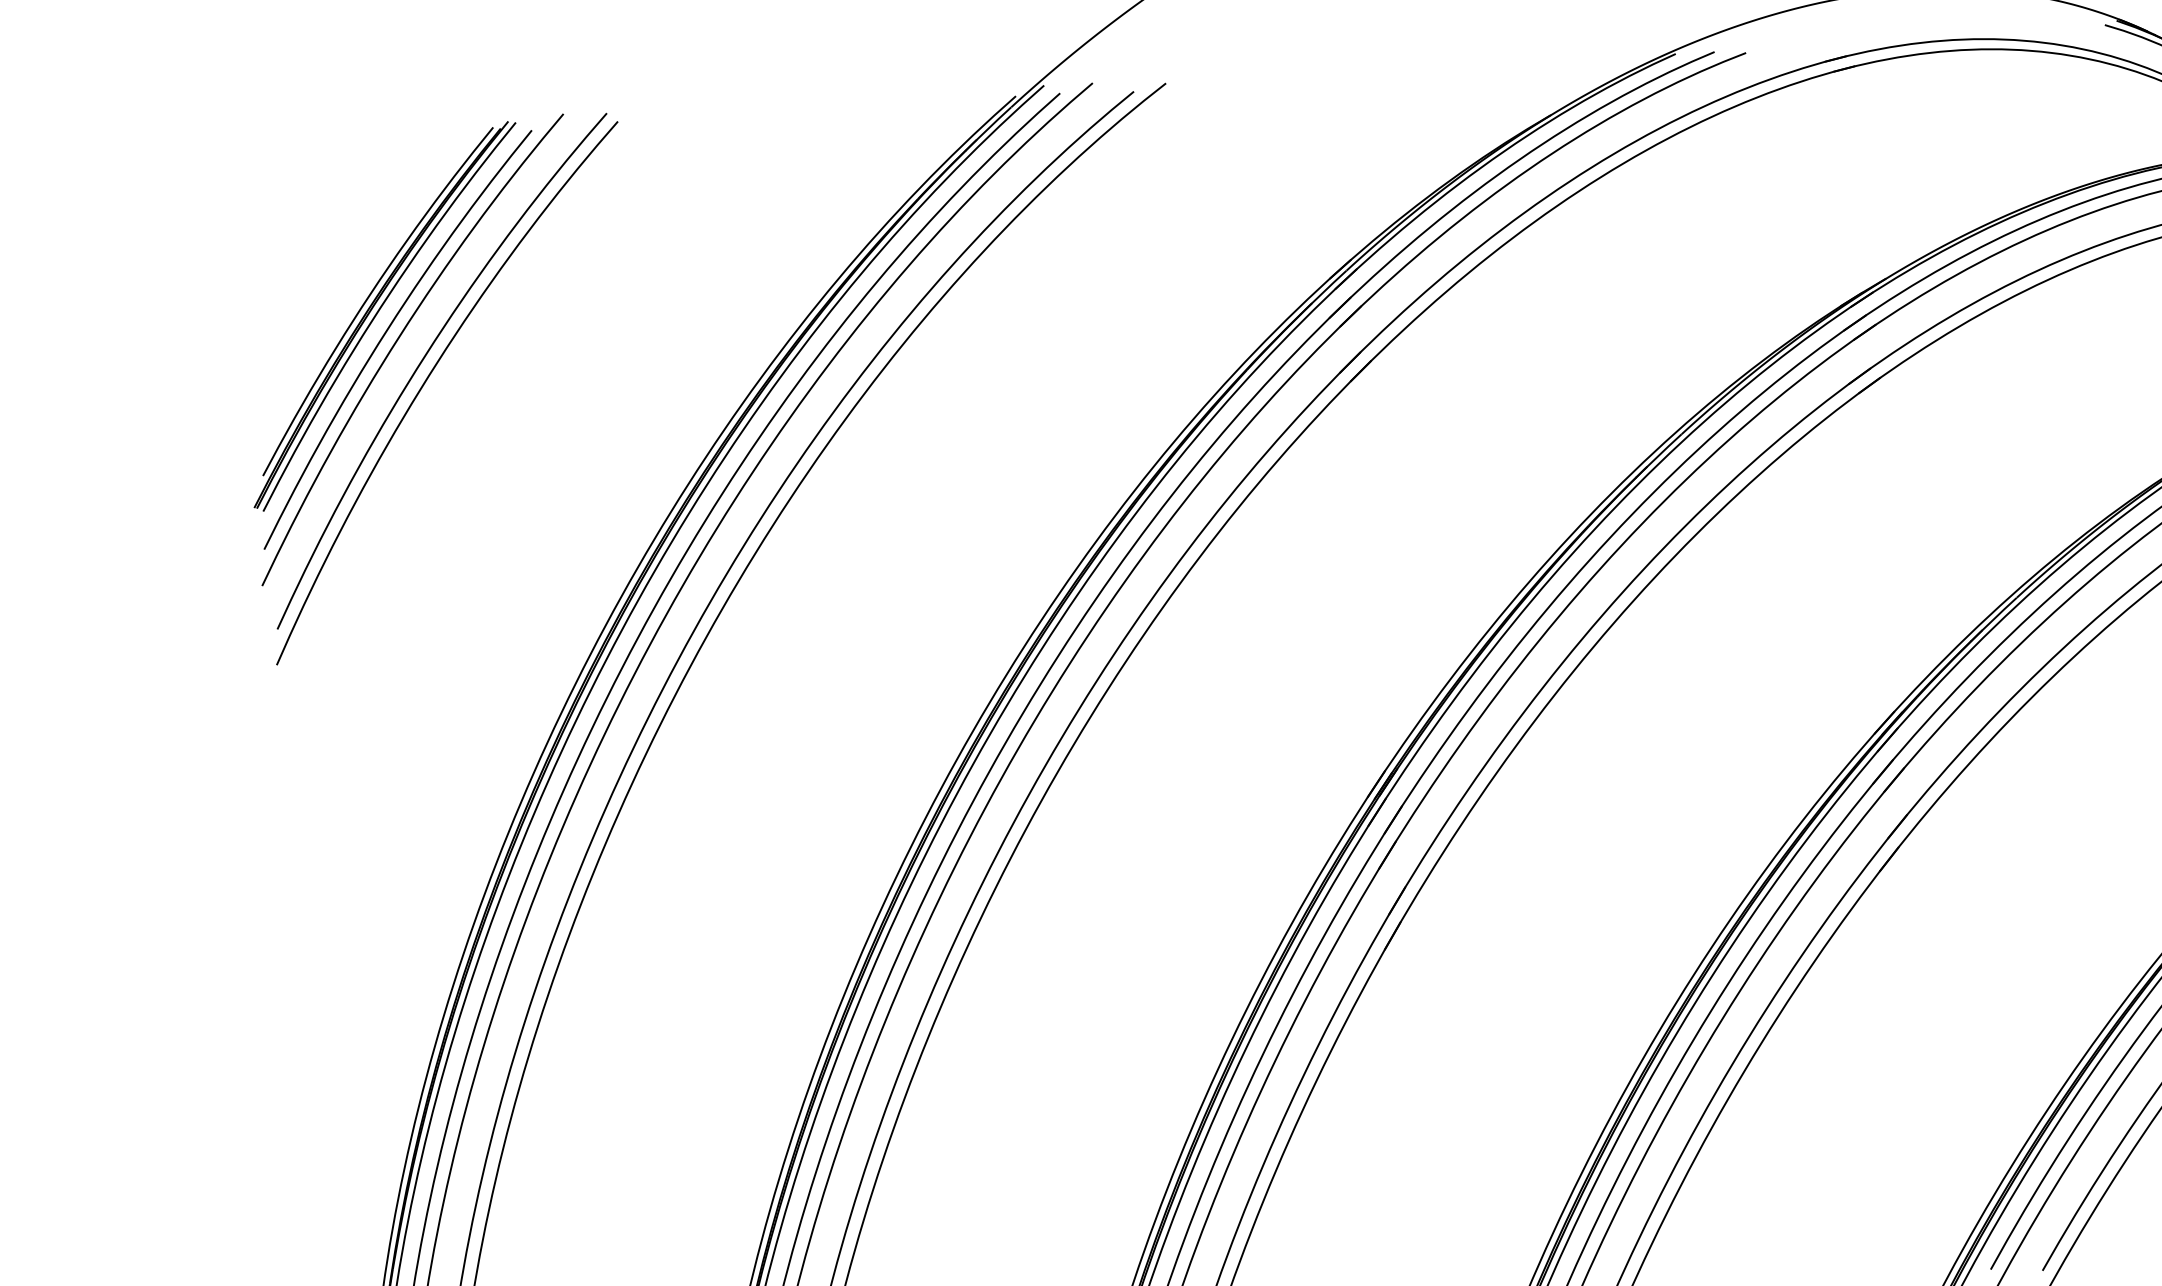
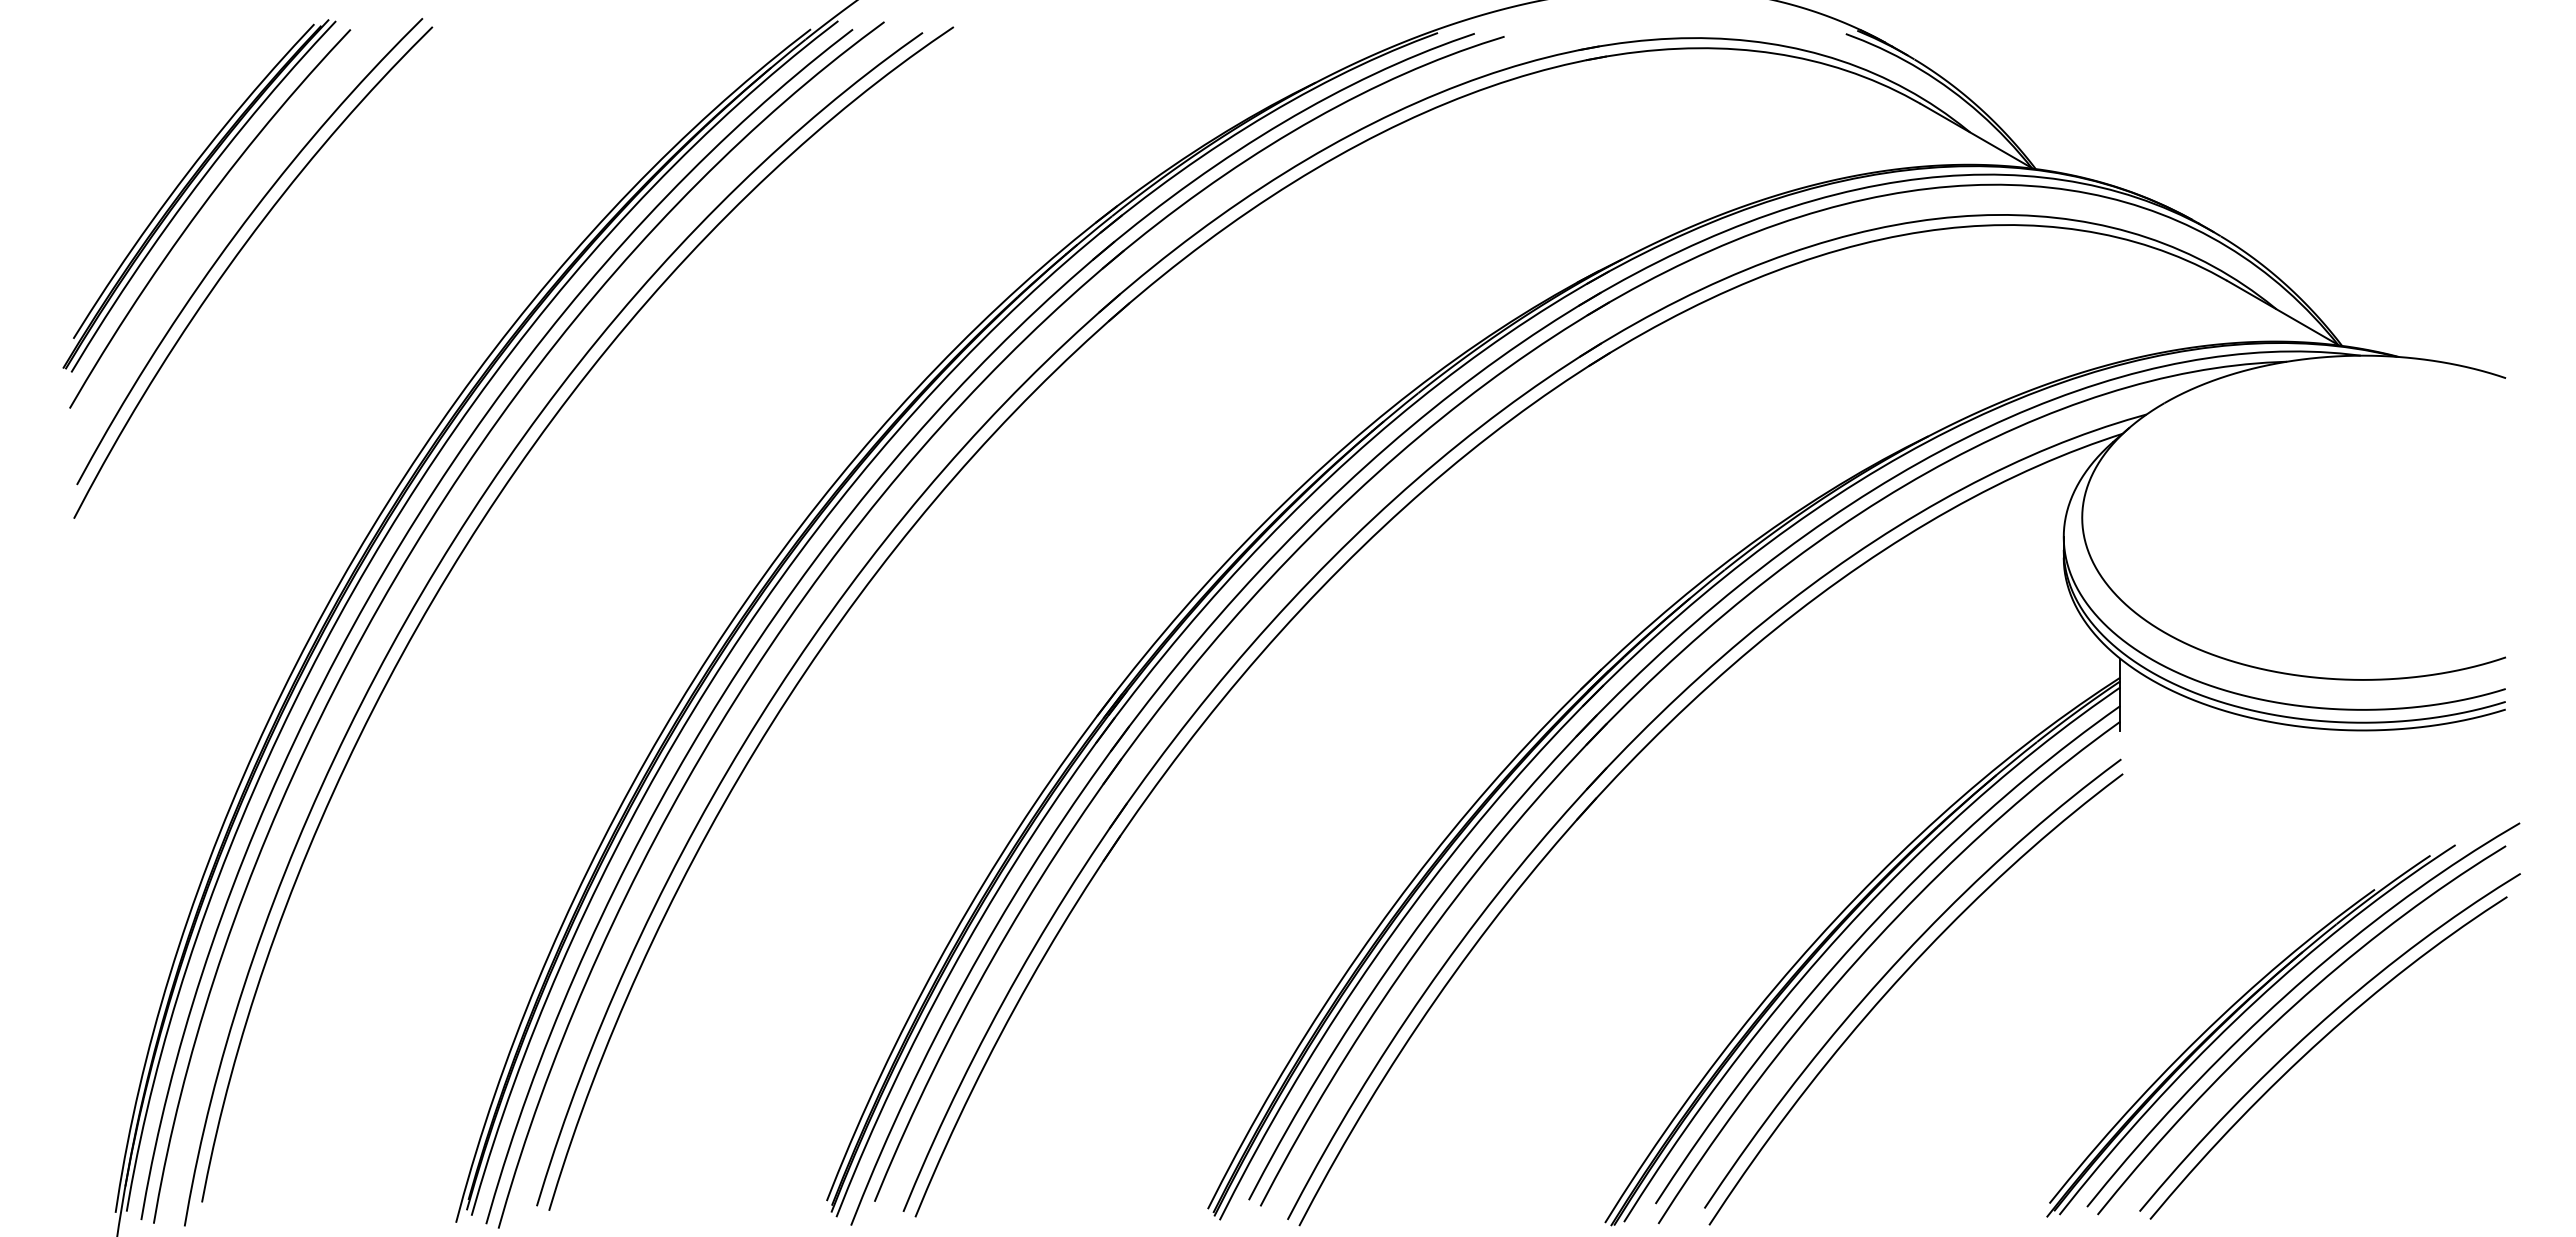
curve: (399, 339) -> (211, 218), removed

